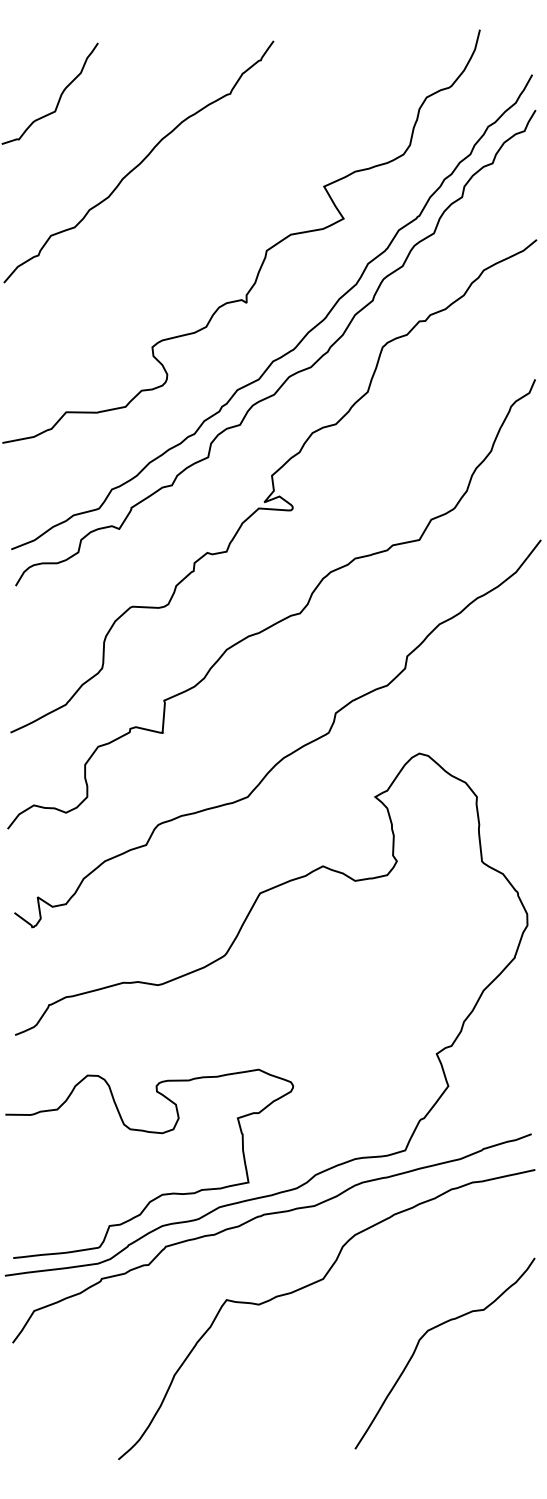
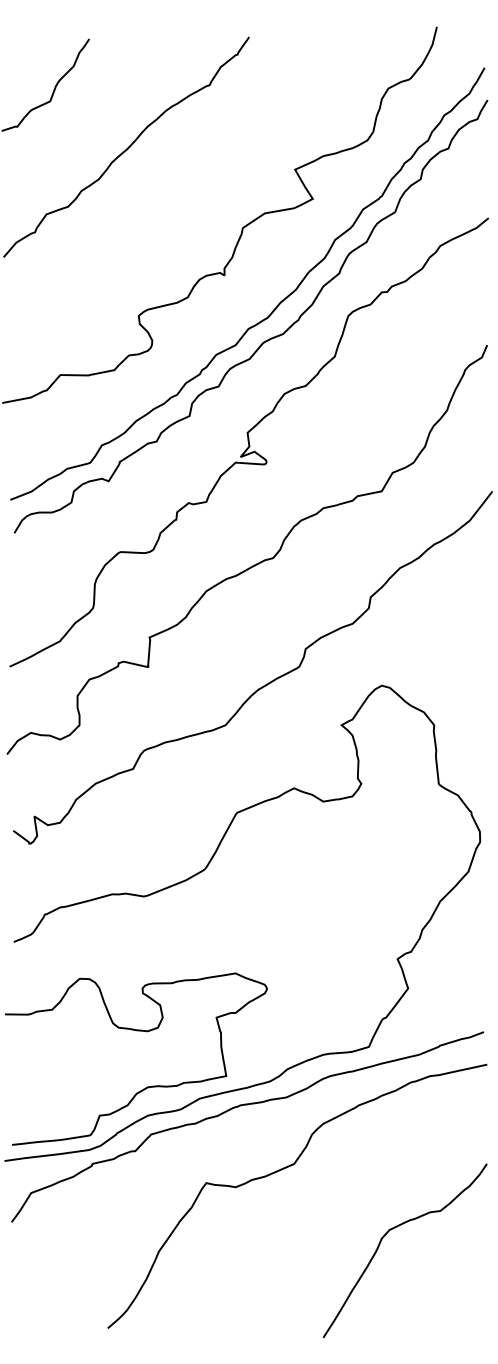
curve: (432, 1330) -> (393, 1229), moved

